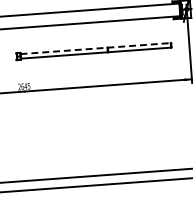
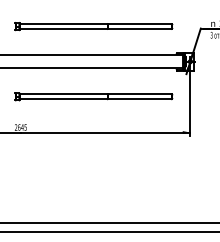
line: (96, 48) -> (96, 94), dashed -> solid

